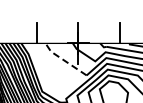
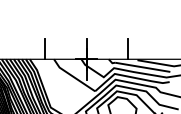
line: (64, 60) -> (72, 76), dashed -> solid

